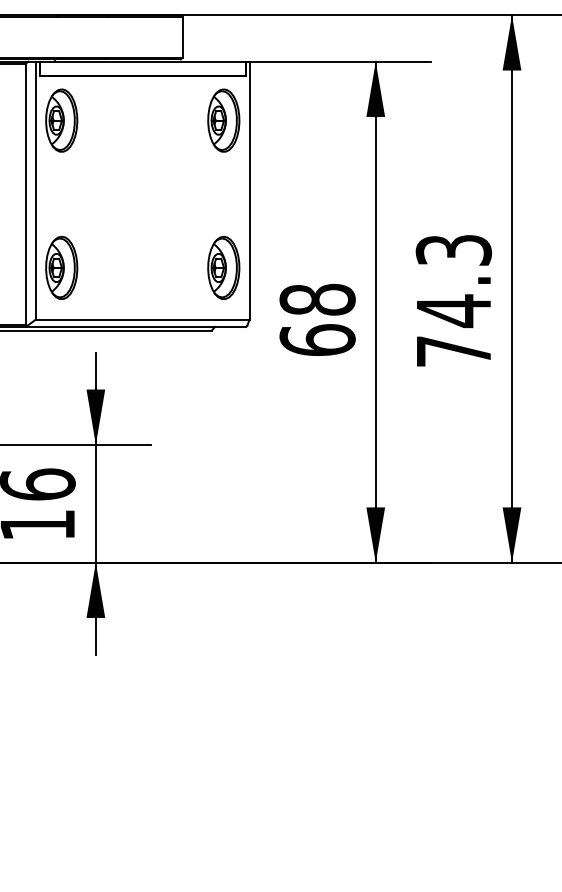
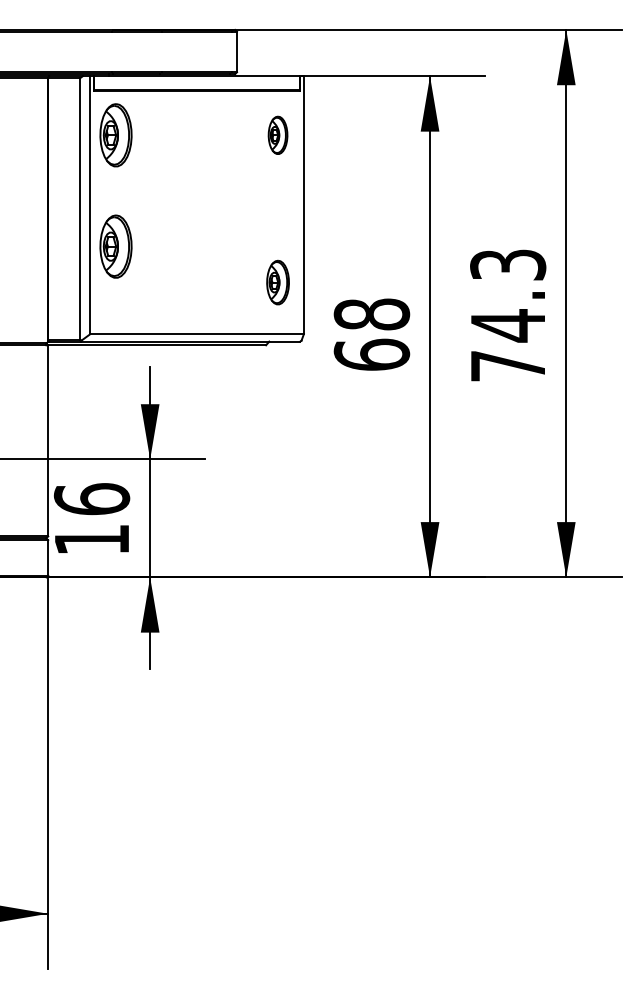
part: (223, 120) -> (277, 135), size x0.6
part: (61, 267) -> (115, 246), moved
part: (223, 267) -> (277, 282), size x0.7

